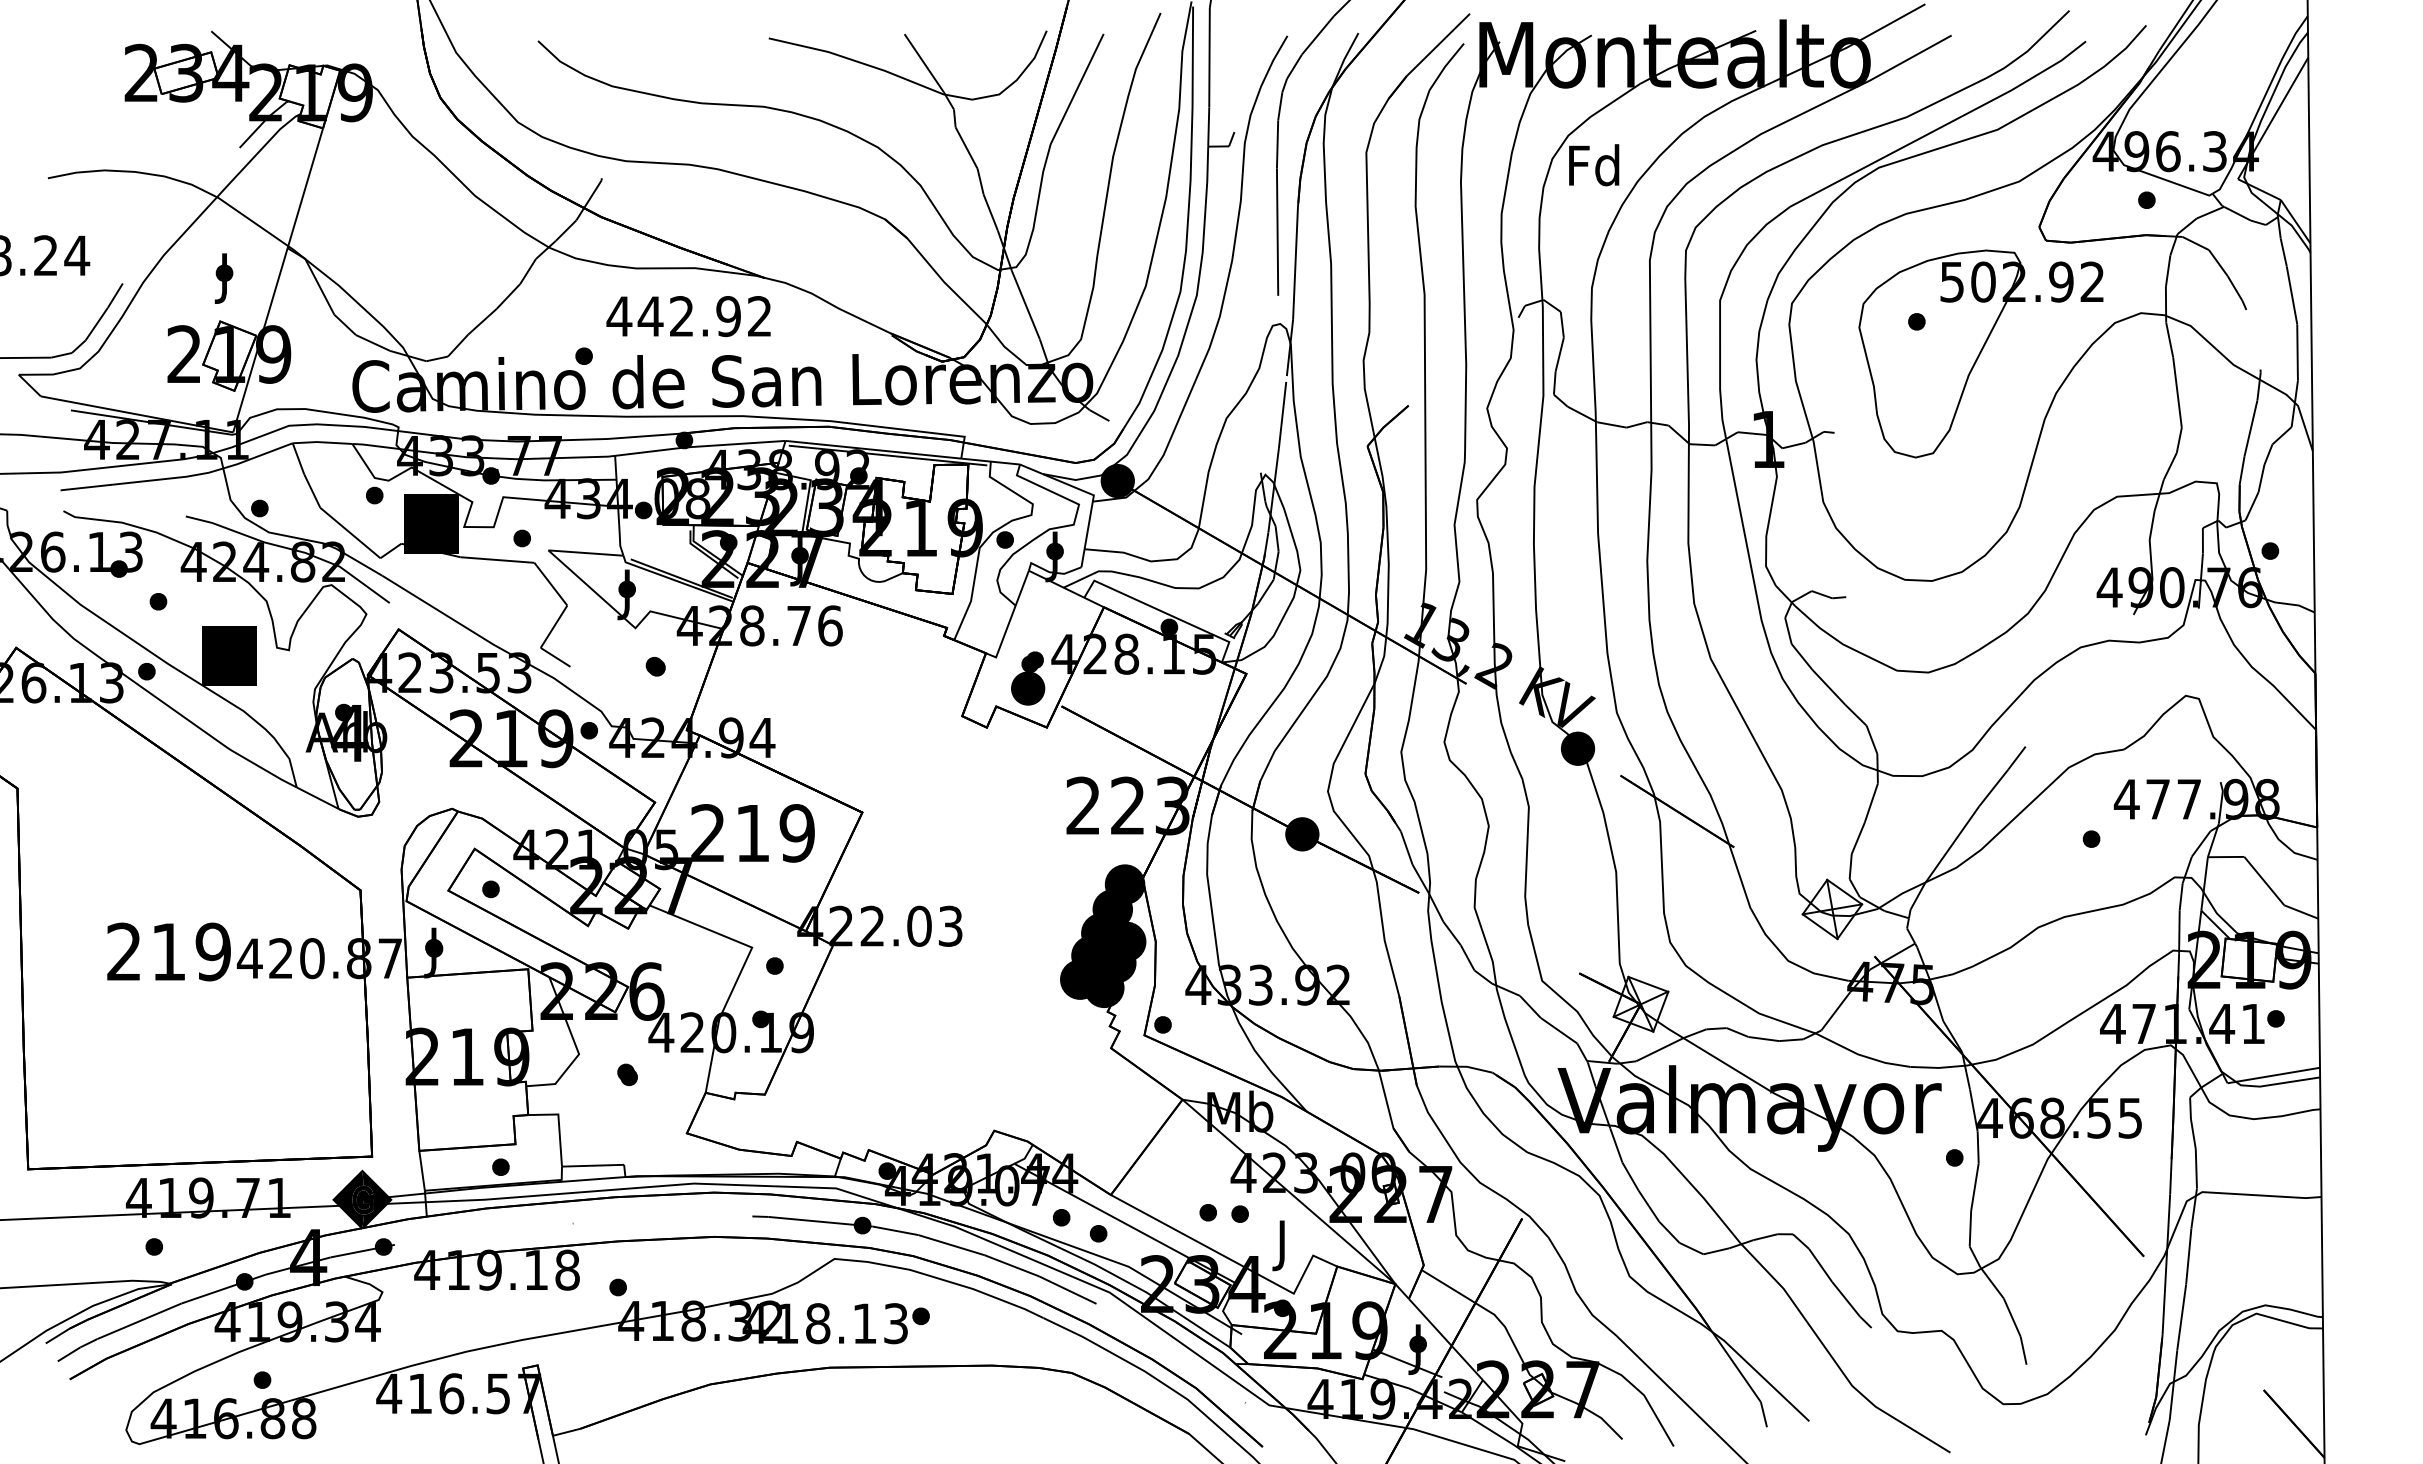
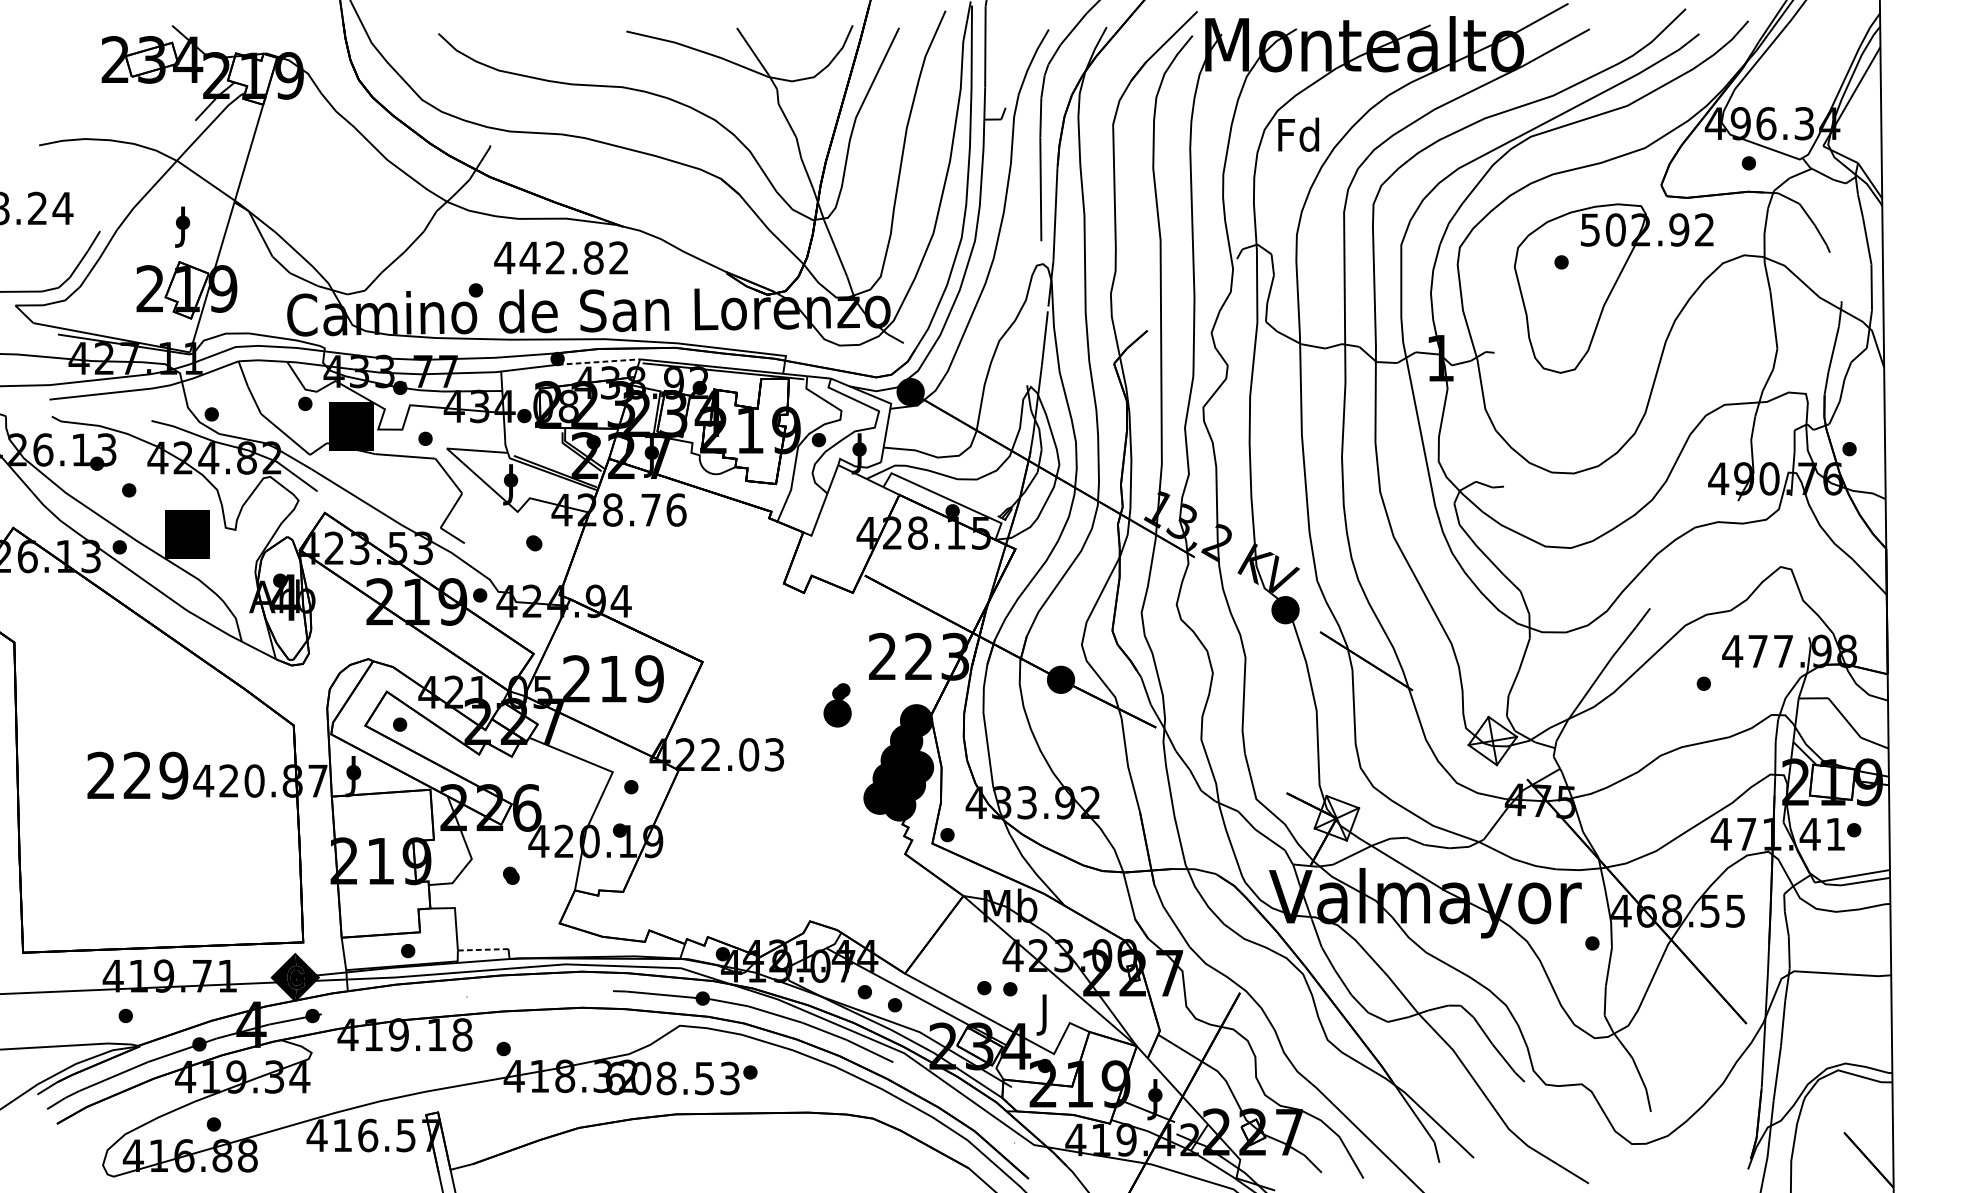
text: (728, 316) -> (593, 258), 442.92 -> 442.82
line: (735, 444) -> (599, 362), solid -> dashed
part: (1028, 678) -> (837, 705), moved
text: (167, 951) -> (136, 775), 219 -> 229
line: (592, 1165) -> (482, 949), solid -> dashed
text: (809, 1323) -> (659, 1078), 418.13 -> 608.53

